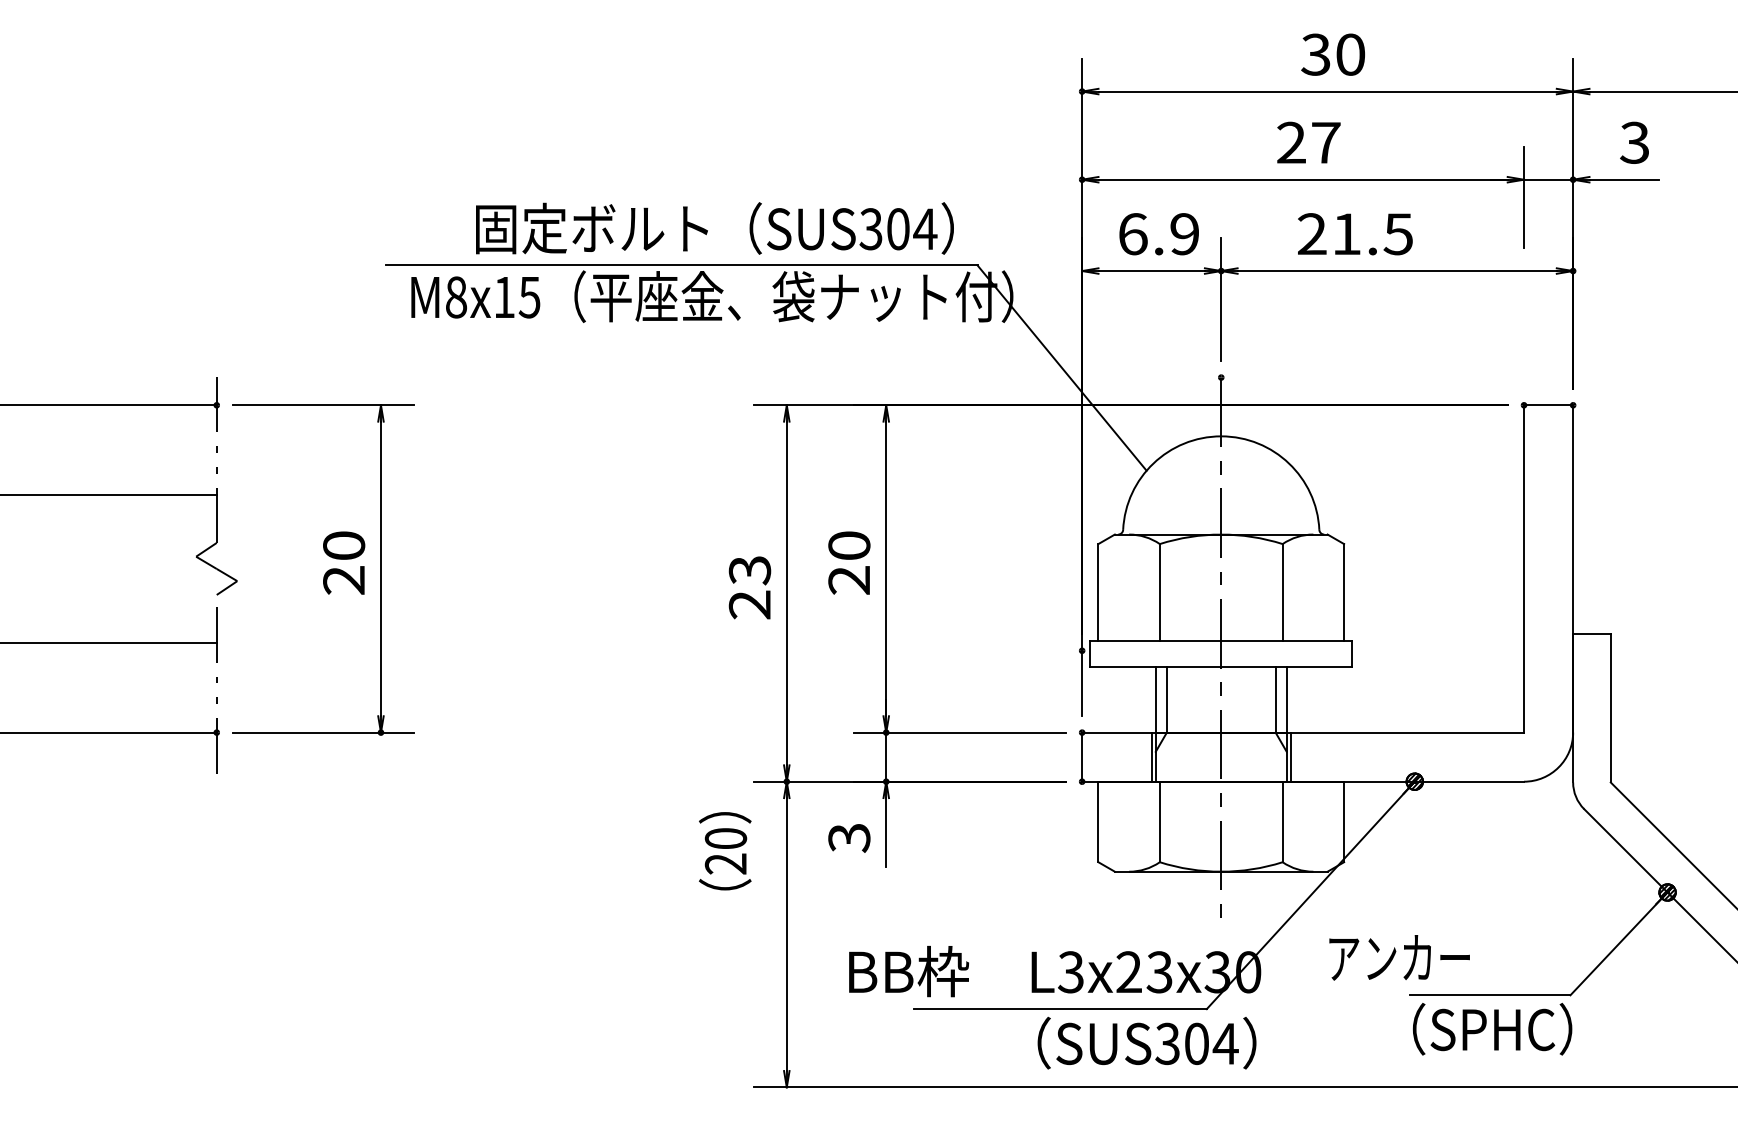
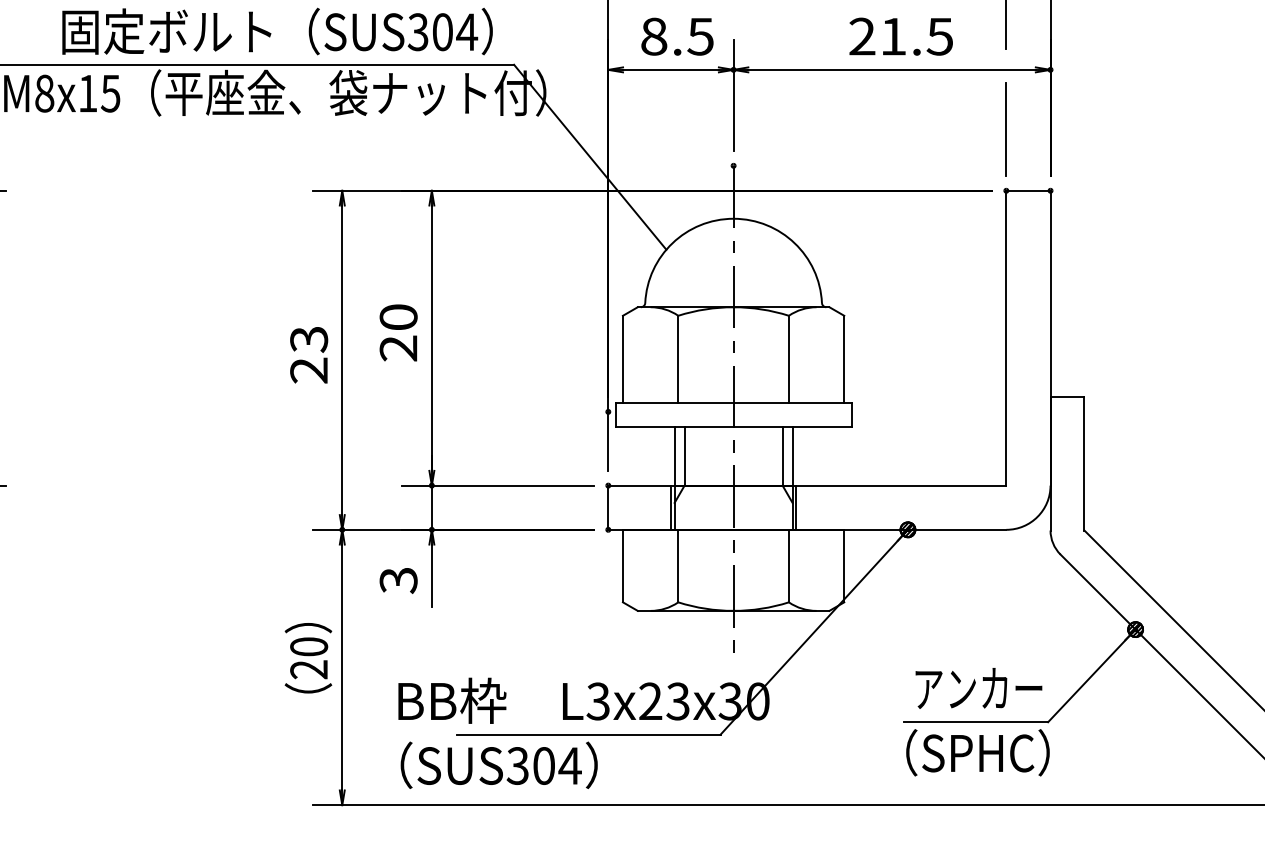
text: (1158, 234) -> (677, 36), 6.9 -> 8.5
text: (1355, 234) -> (901, 36), moved
line: (1524, 337) -> (1006, 129), added
text: (725, 851) -> (308, 658), moved
text: (1399, 957) -> (978, 688), moved
text: (1146, 1042) -> (498, 764), moved

